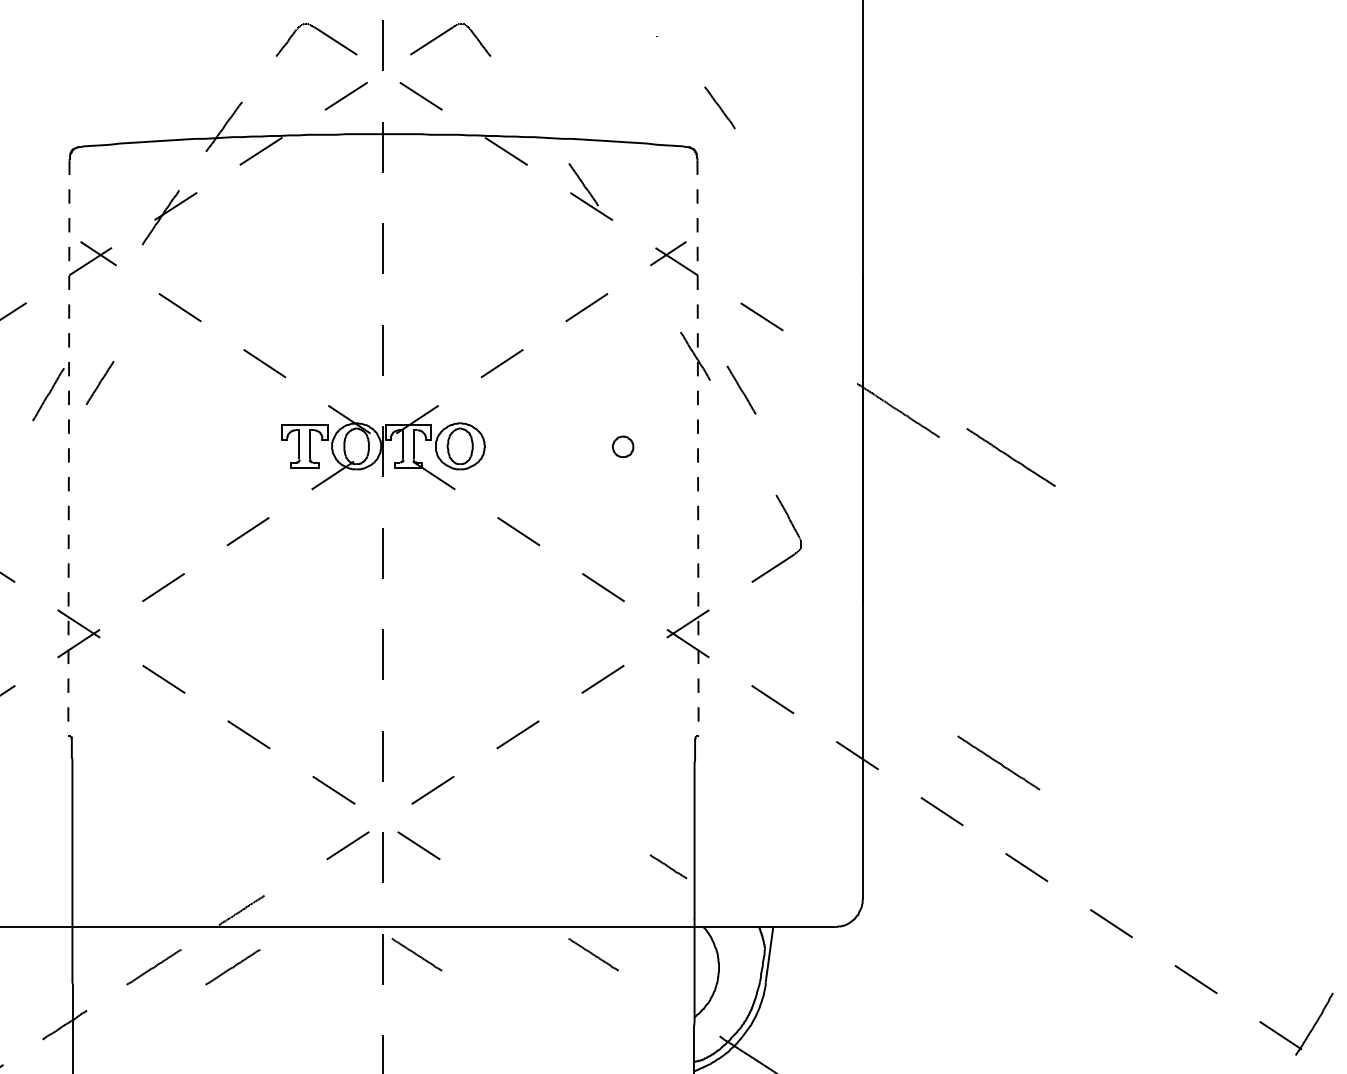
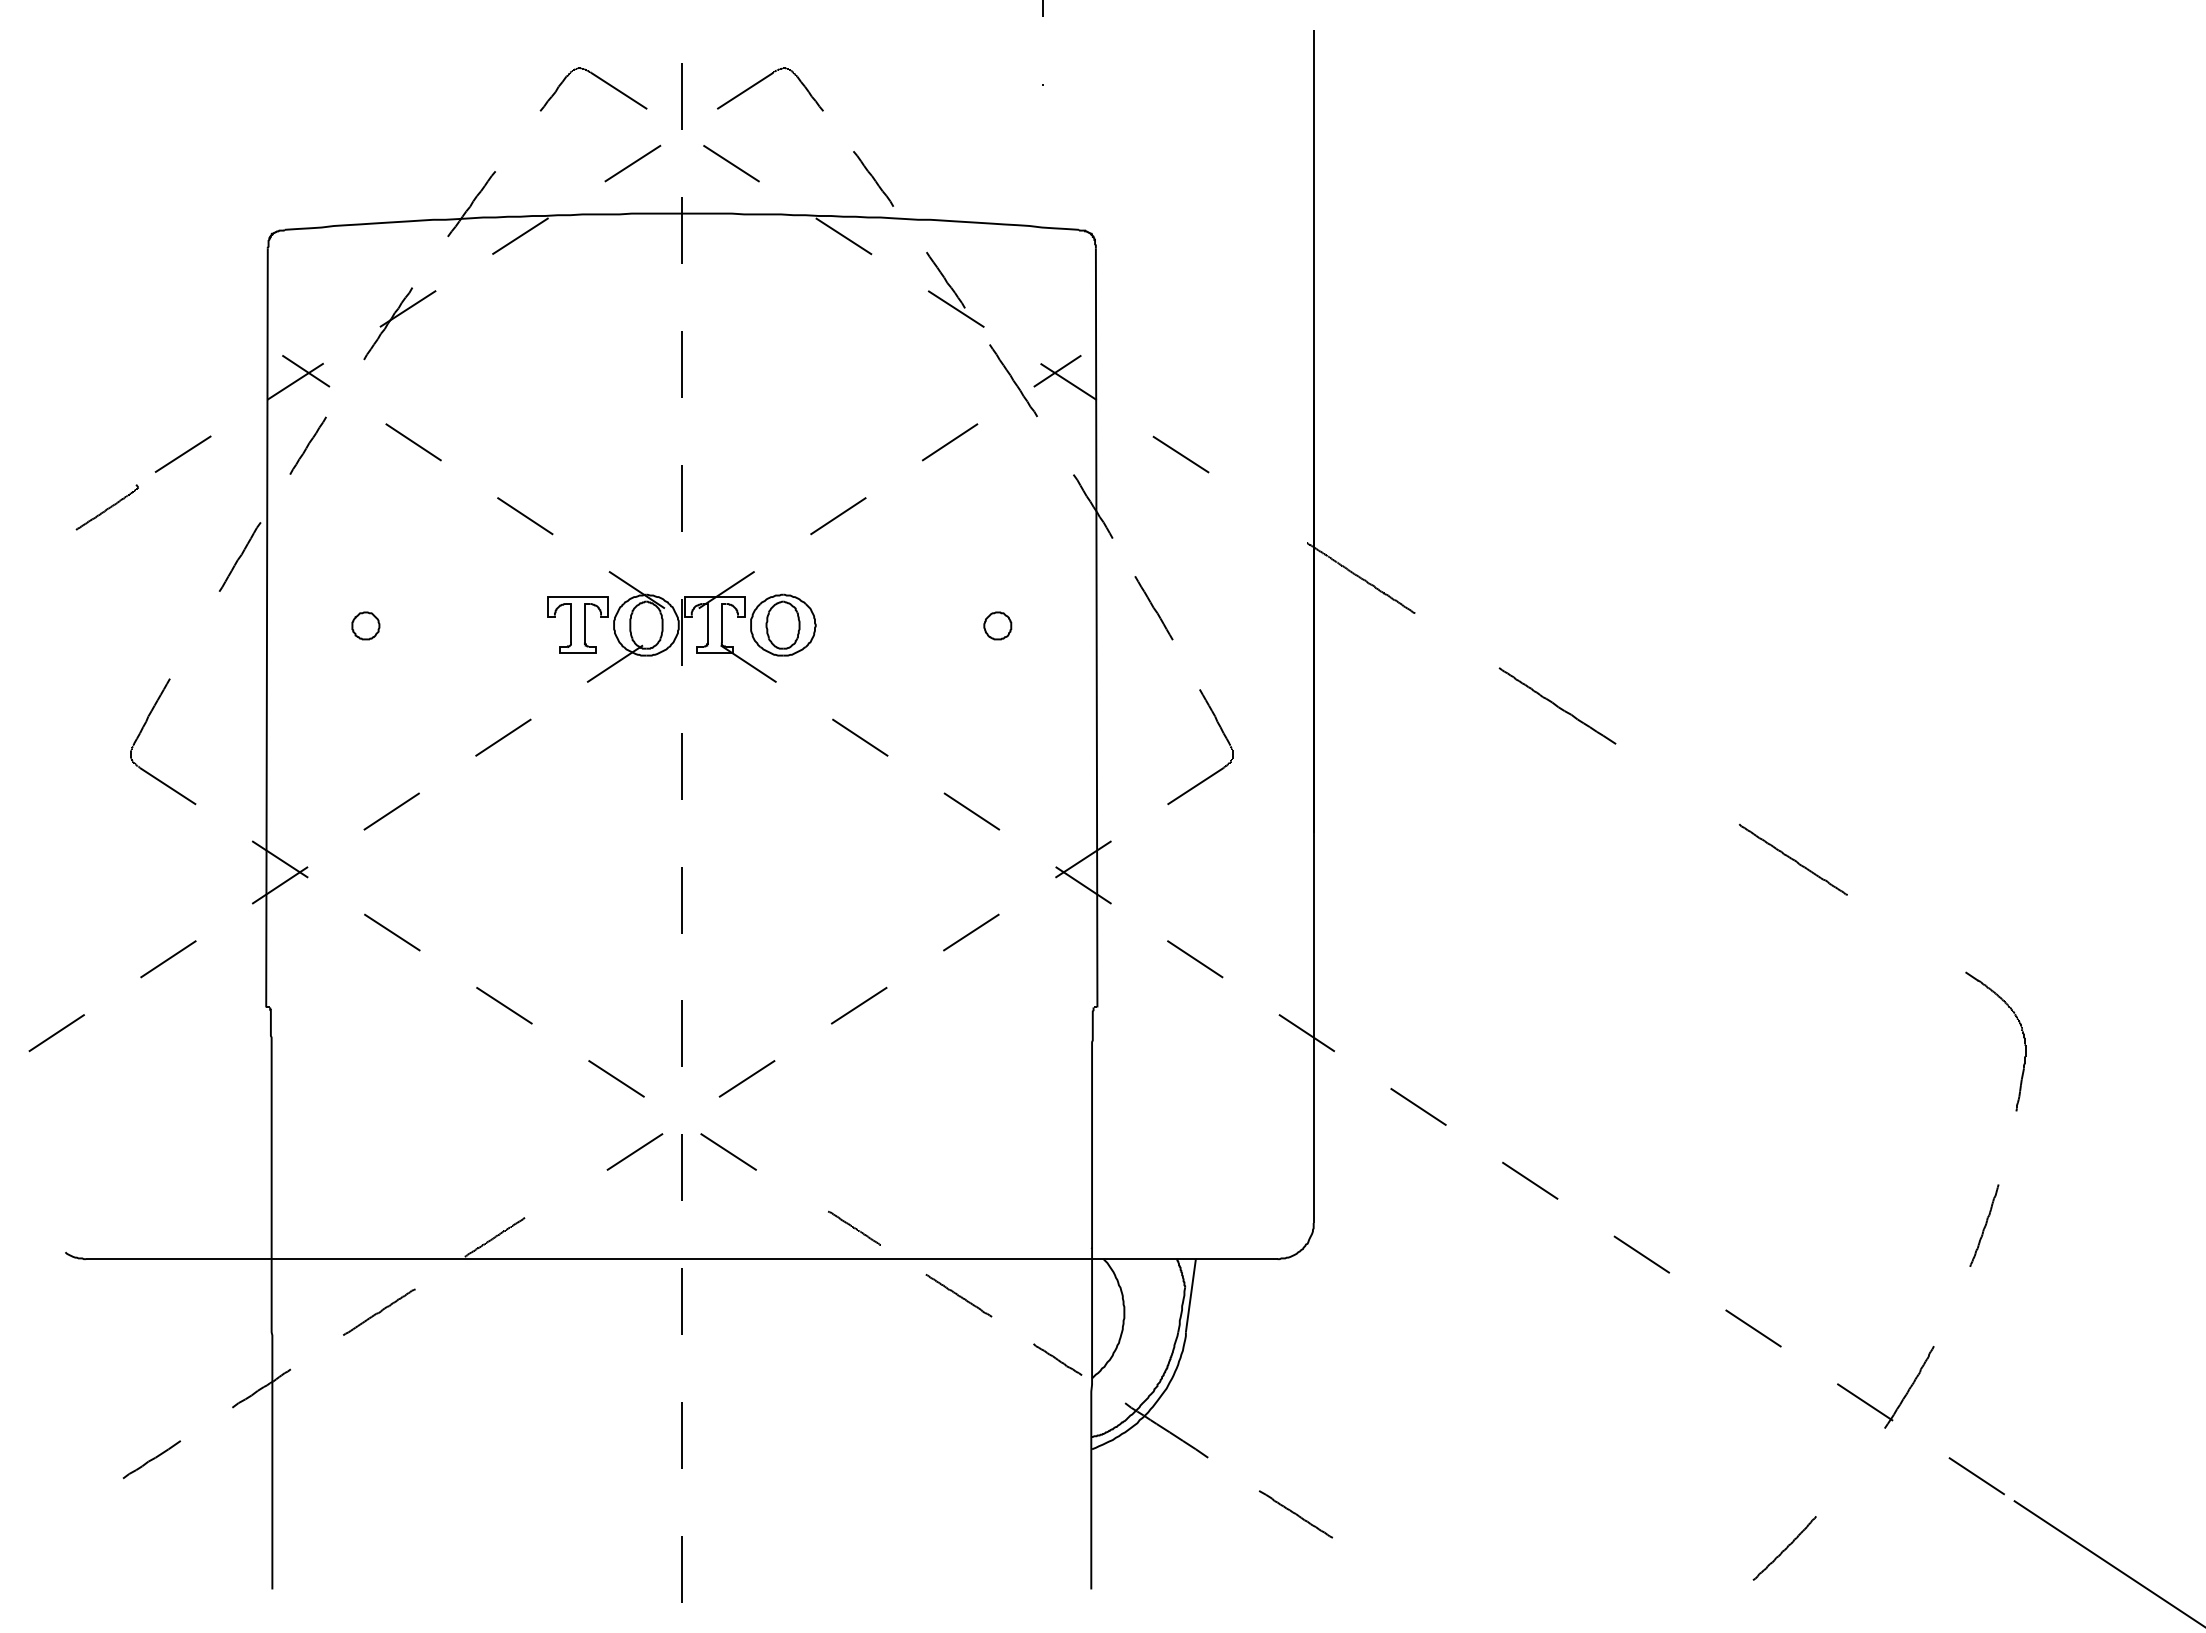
line: (719, 107) -> (873, 178), moved
line: (634, 260) -> (1013, 380), added
line: (99, 382) -> (307, 445), moved
line: (741, 390) -> (1153, 608), moved
part: (143, 446) -> (365, 625), added
line: (69, 448) -> (267, 627), dashed -> solid
line: (697, 448) -> (1096, 627), dashed -> solid
line: (1011, 457) -> (1557, 705), moved
line: (998, 762) -> (1792, 859), moved
line: (668, 866) -> (1057, 1359), moved
line: (514, 903) -> (854, 1227), added
line: (416, 954) -> (725, 1295), removed
line: (233, 966) -> (483, 1311), removed

